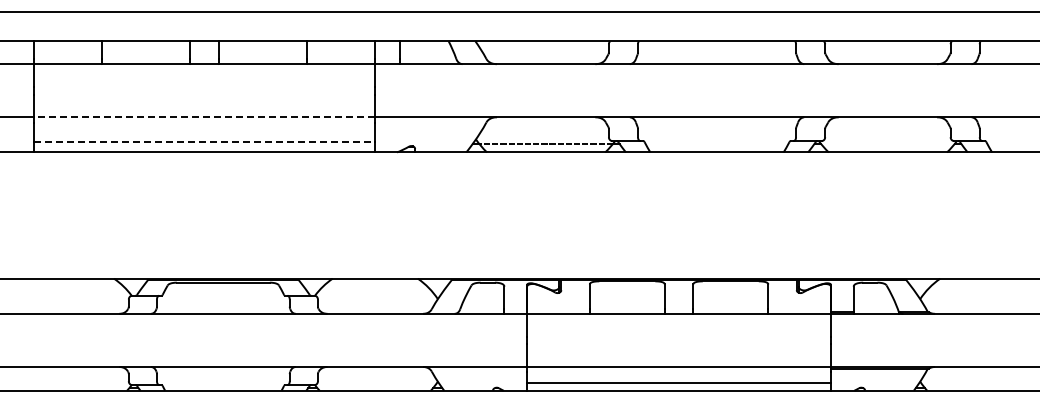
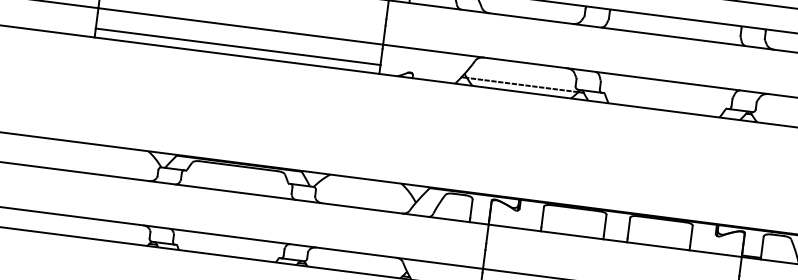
line: (204, 117) -> (240, 26), dashed -> solid
line: (204, 141) -> (238, 46), dashed -> solid

